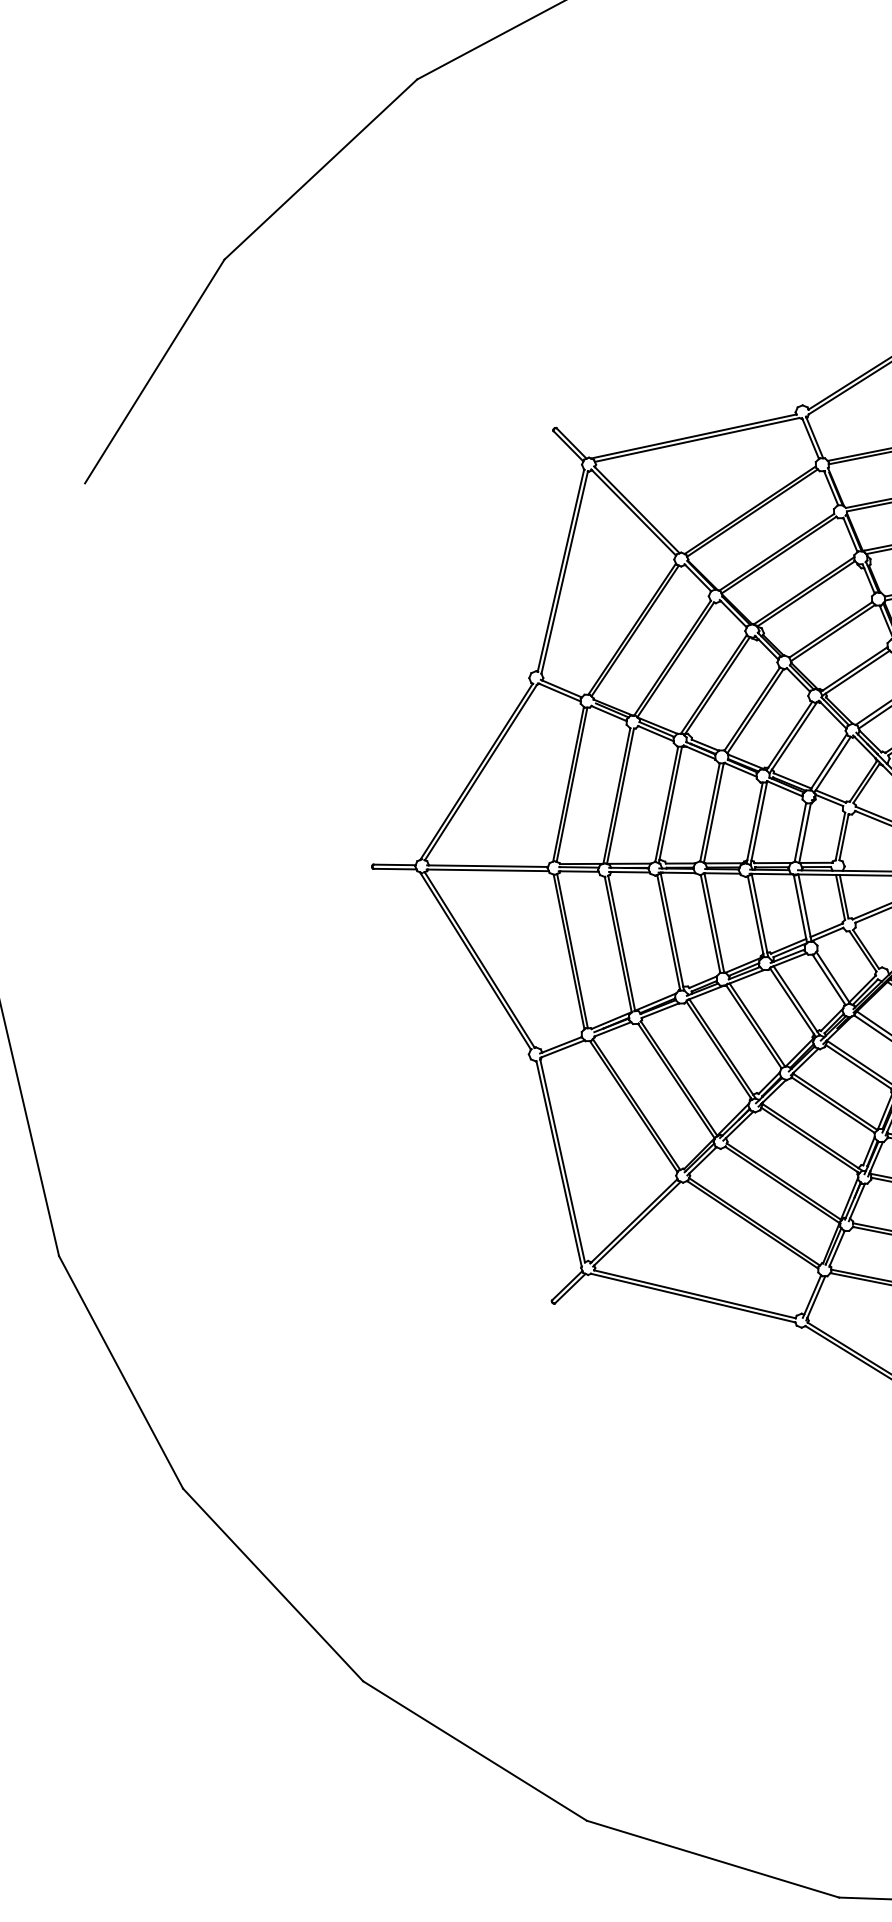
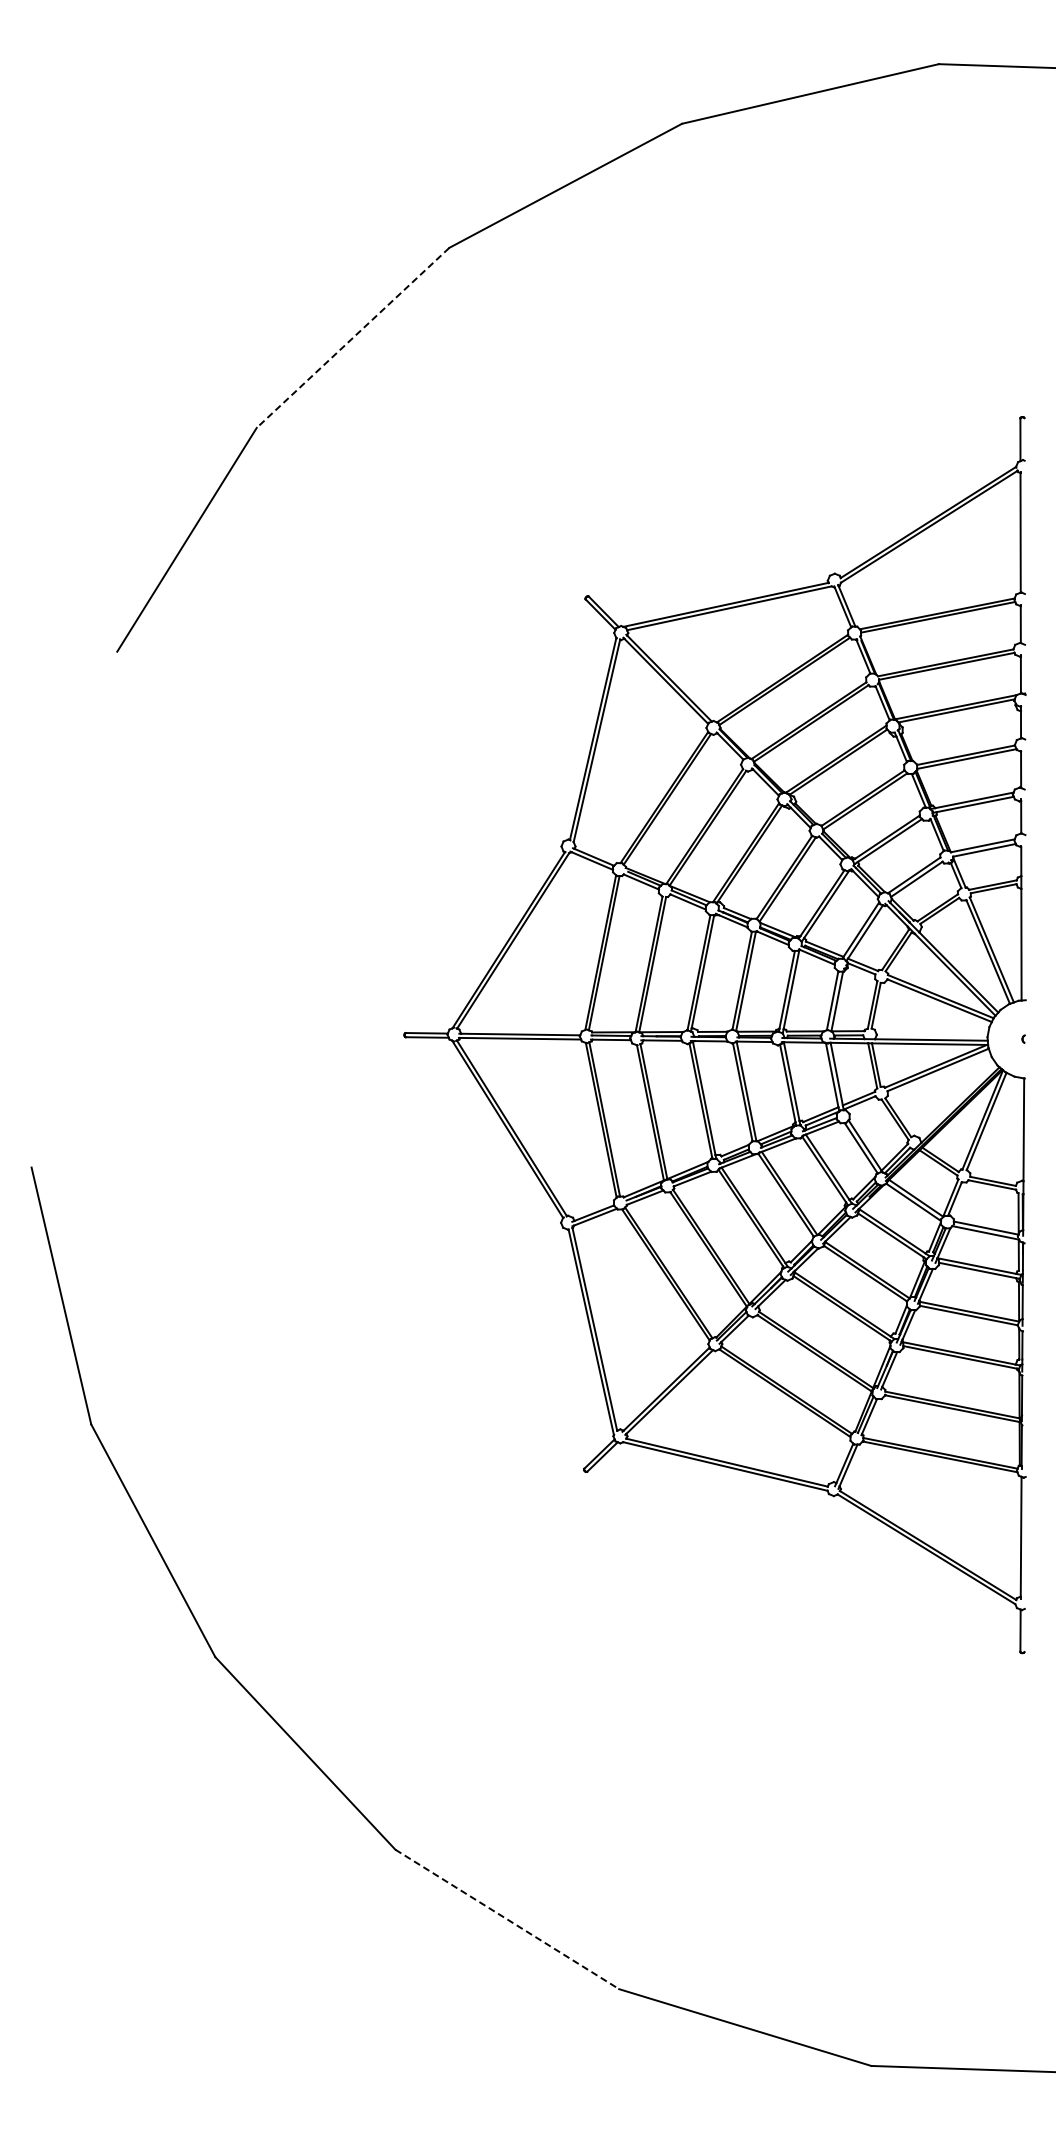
line: (321, 169) -> (353, 337), solid -> dashed
line: (475, 1751) -> (507, 1919), solid -> dashed

